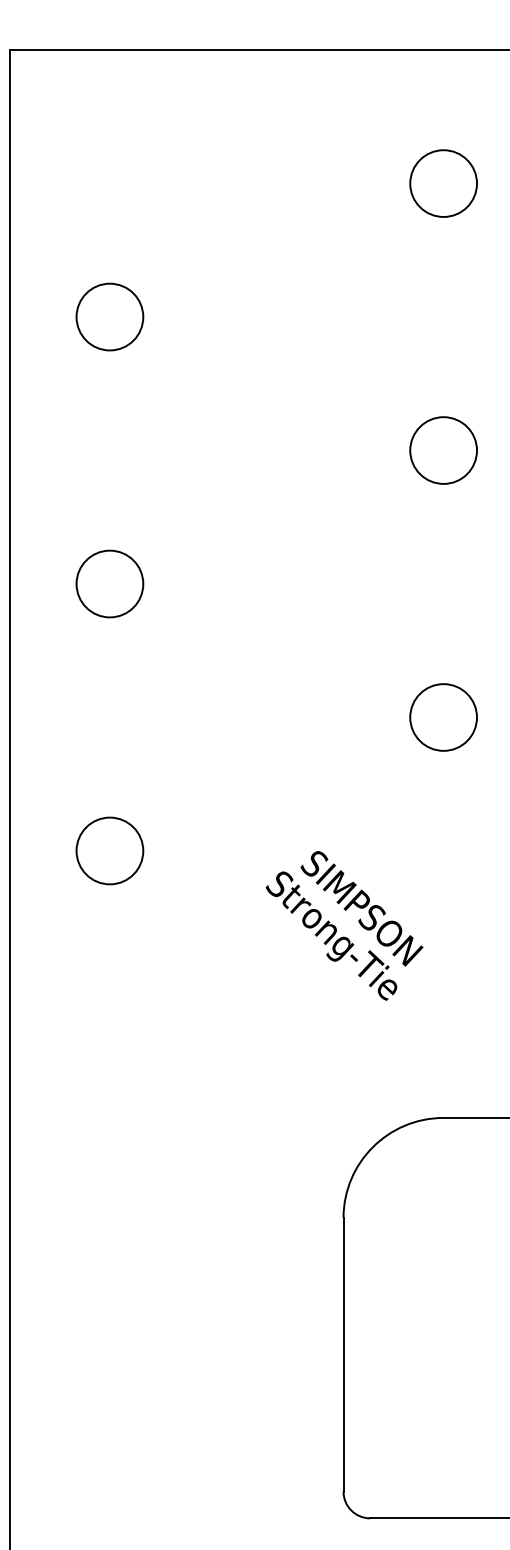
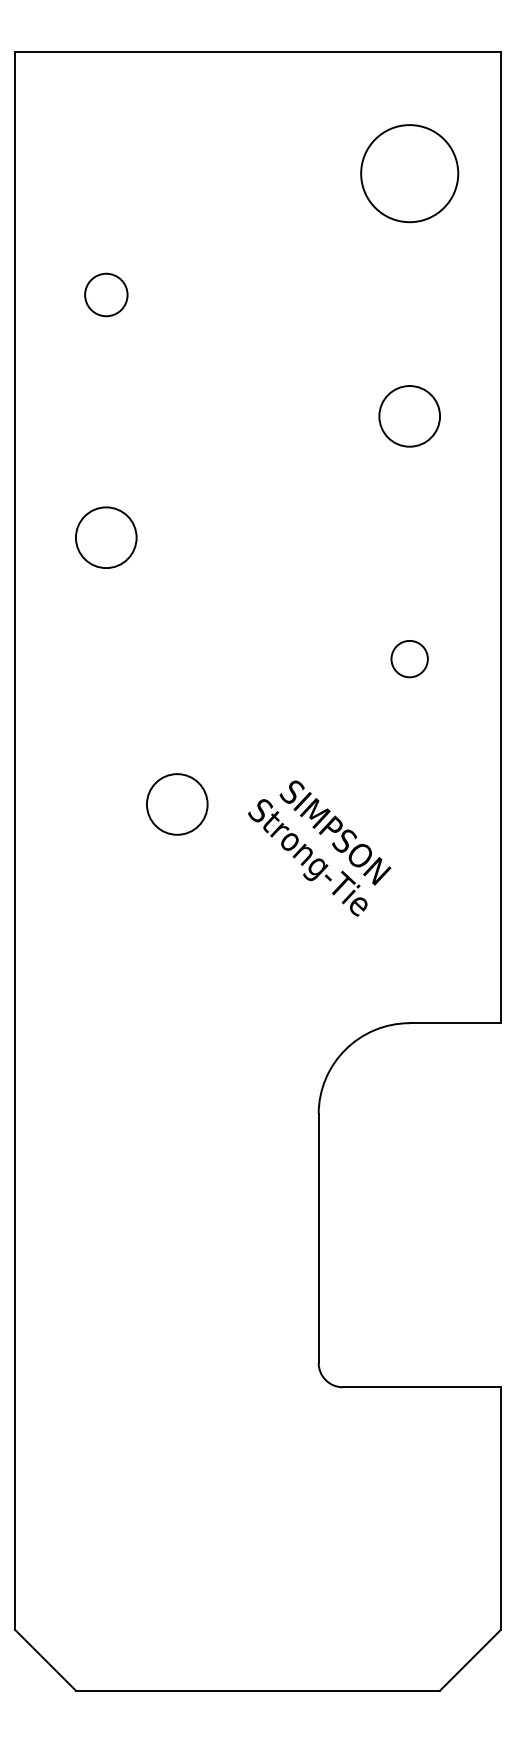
circle: (443, 183) -> (409, 173), size x1.6
circle: (110, 316) -> (106, 294), size x0.7
circle: (443, 716) -> (409, 658), size x0.6
circle: (110, 851) -> (177, 804), moved

